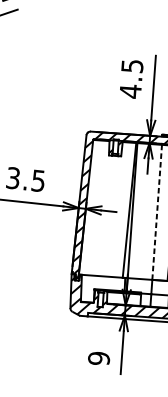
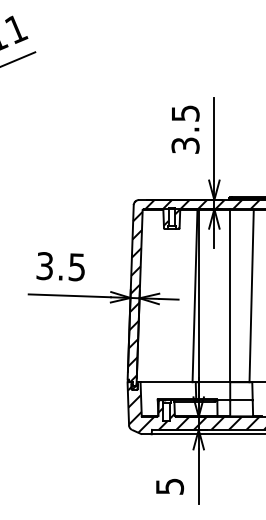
text: (130, 91) -> (185, 145), 4.5 -> 3.5
line: (157, 212) -> (230, 296), dashed -> solid
text: (98, 358) -> (169, 486), 9 -> 5

